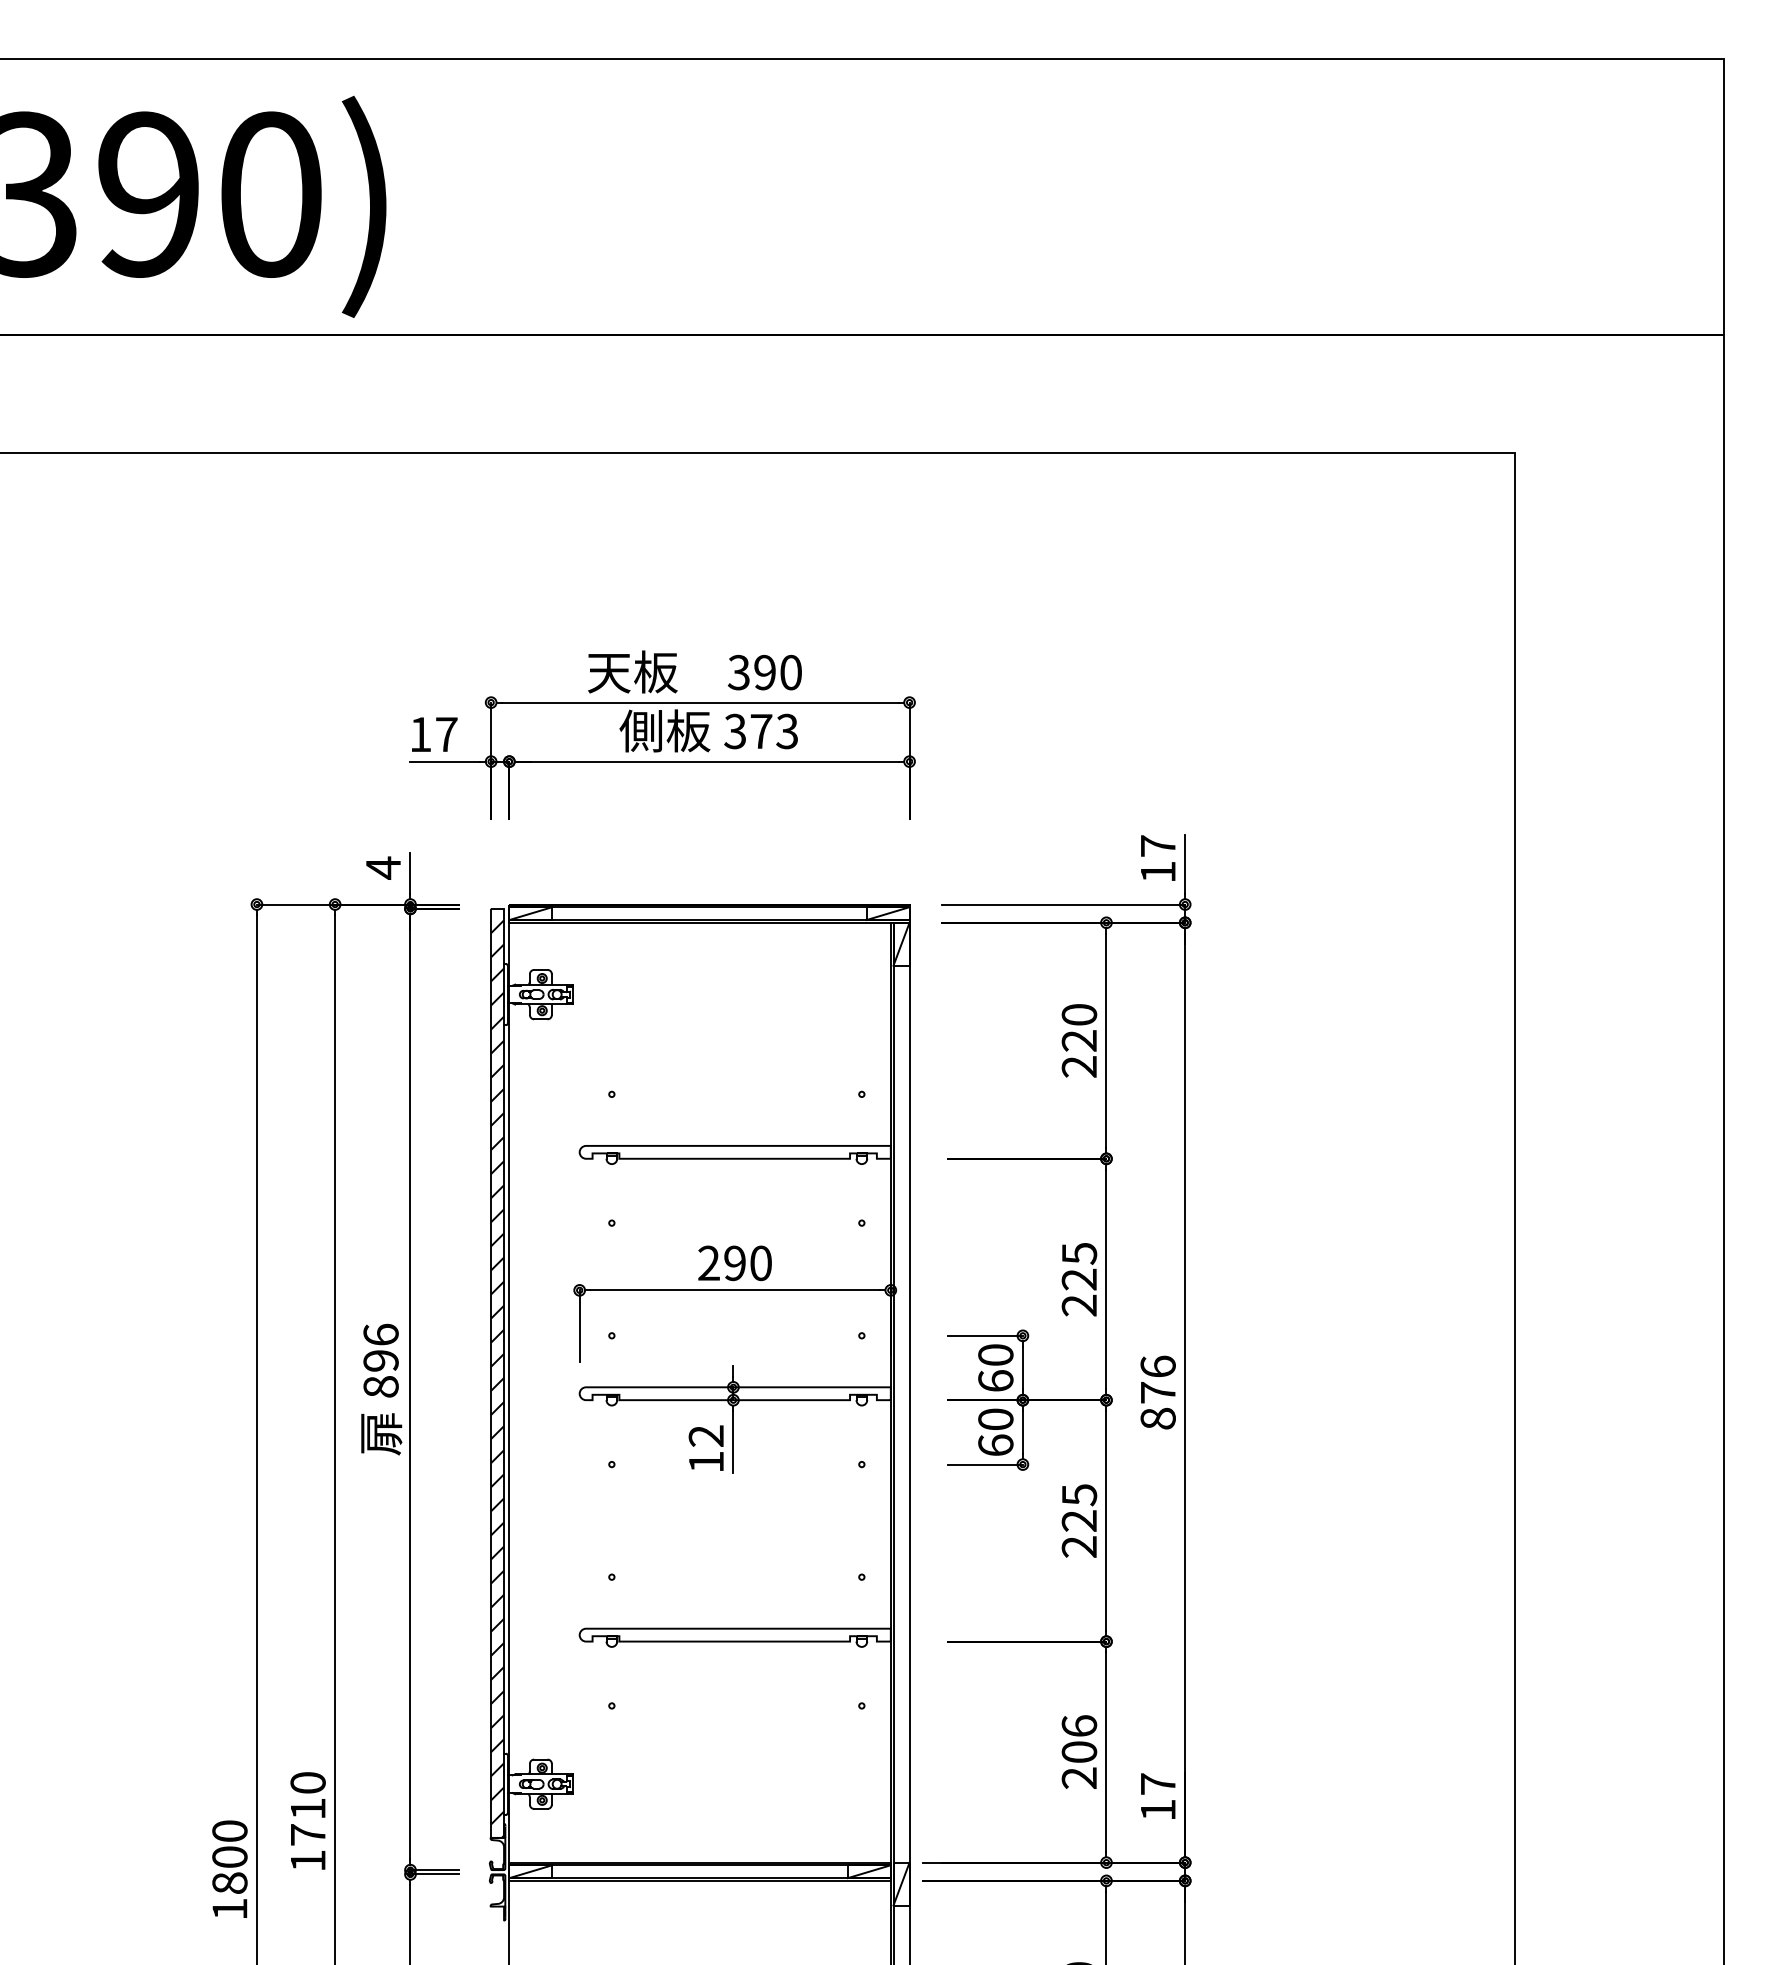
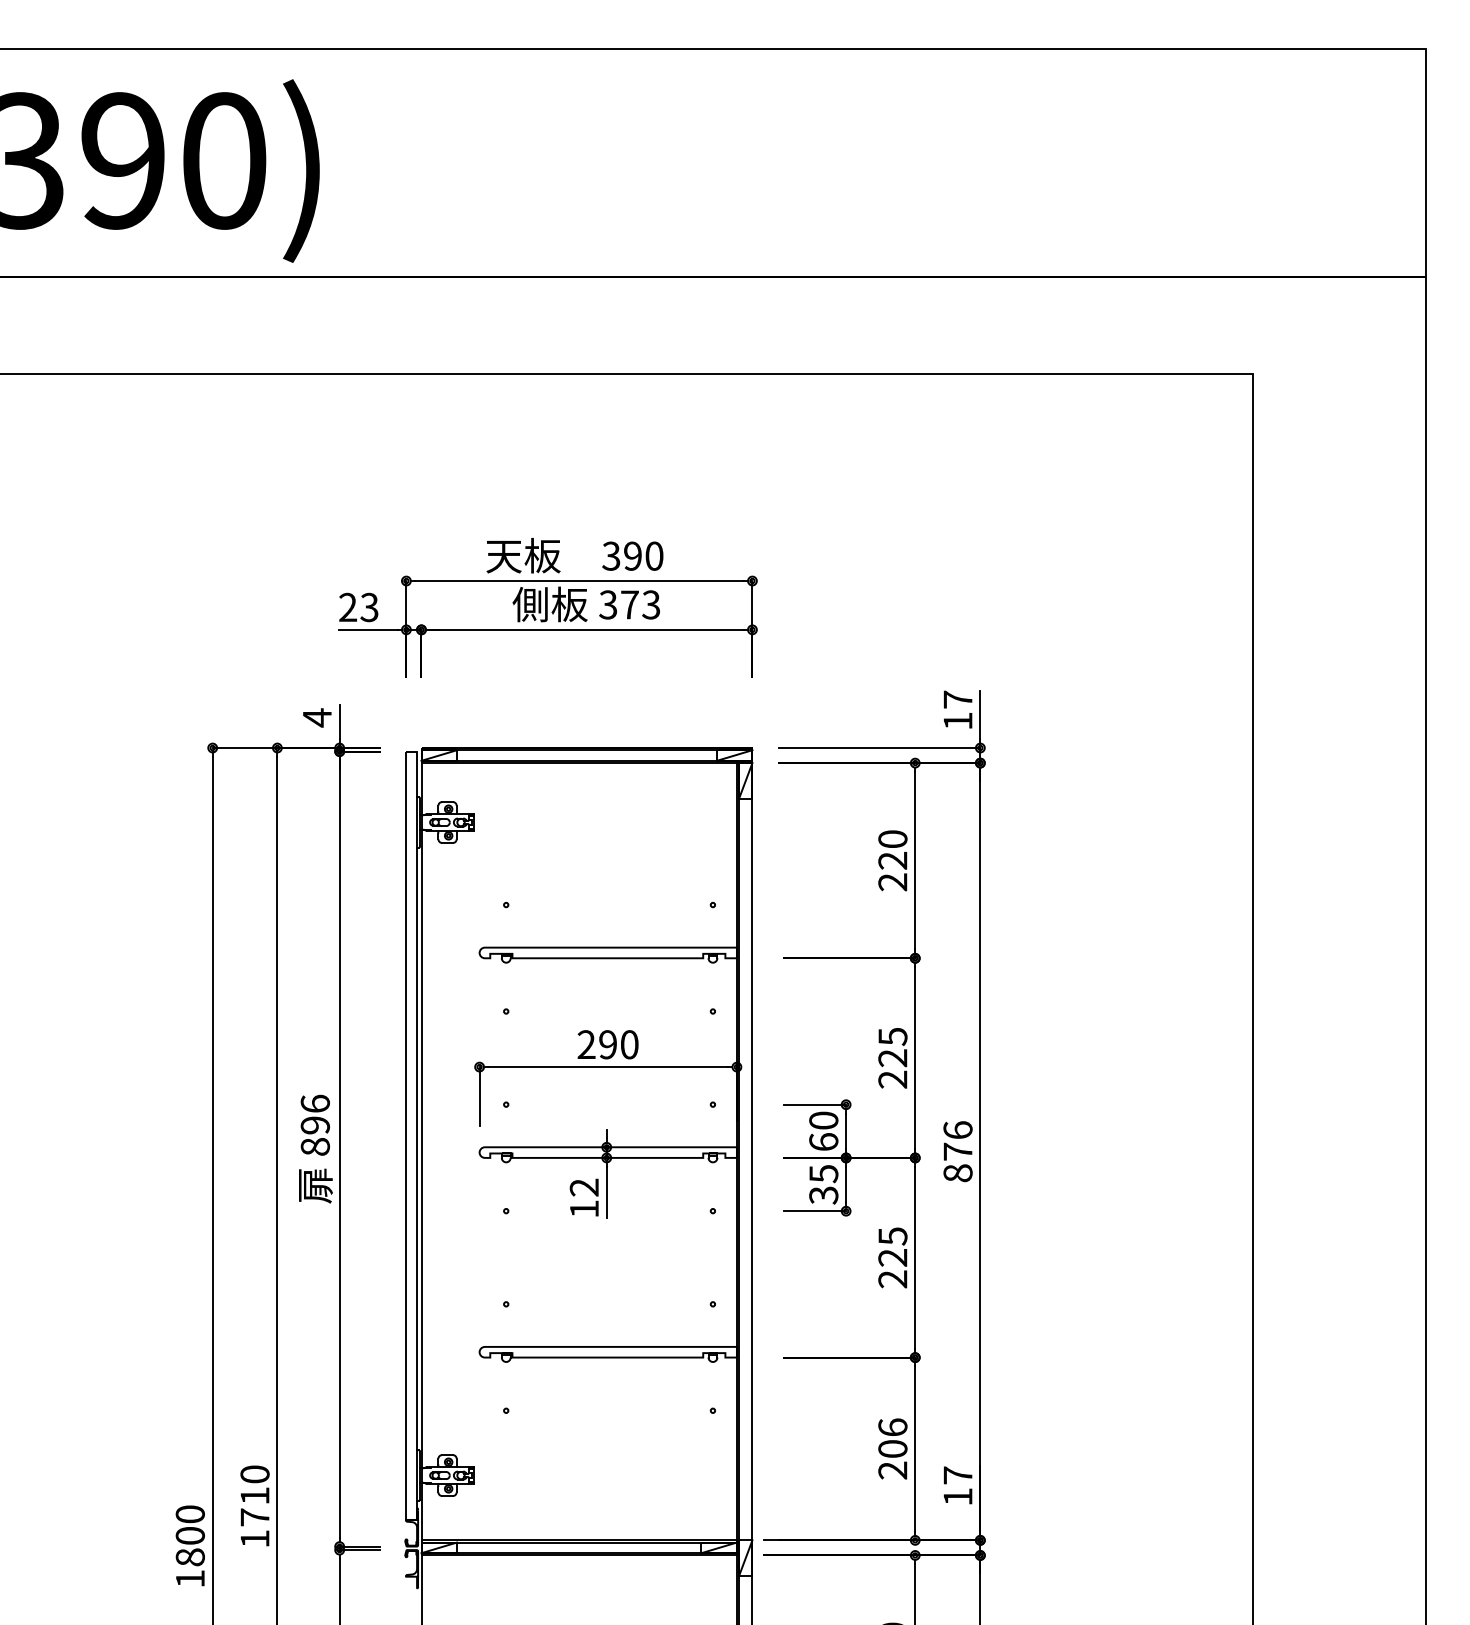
text: (433, 734) -> (358, 607), 17 -> 23
hatch: (497, 1372) -> (411, 1135), removed
text: (995, 1432) -> (823, 1184), 60 -> 35

